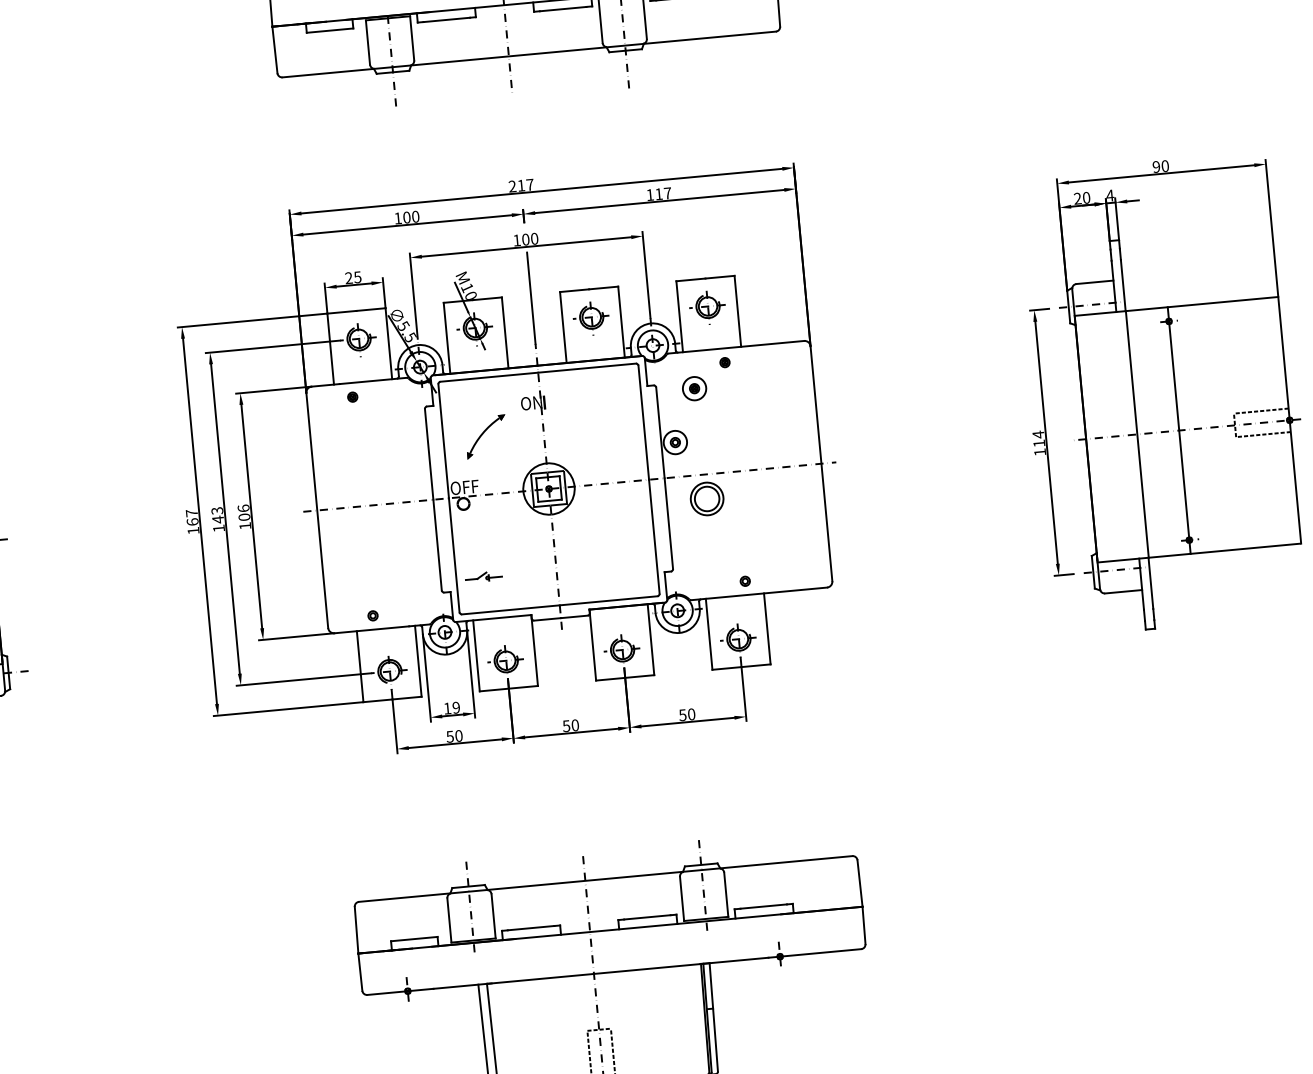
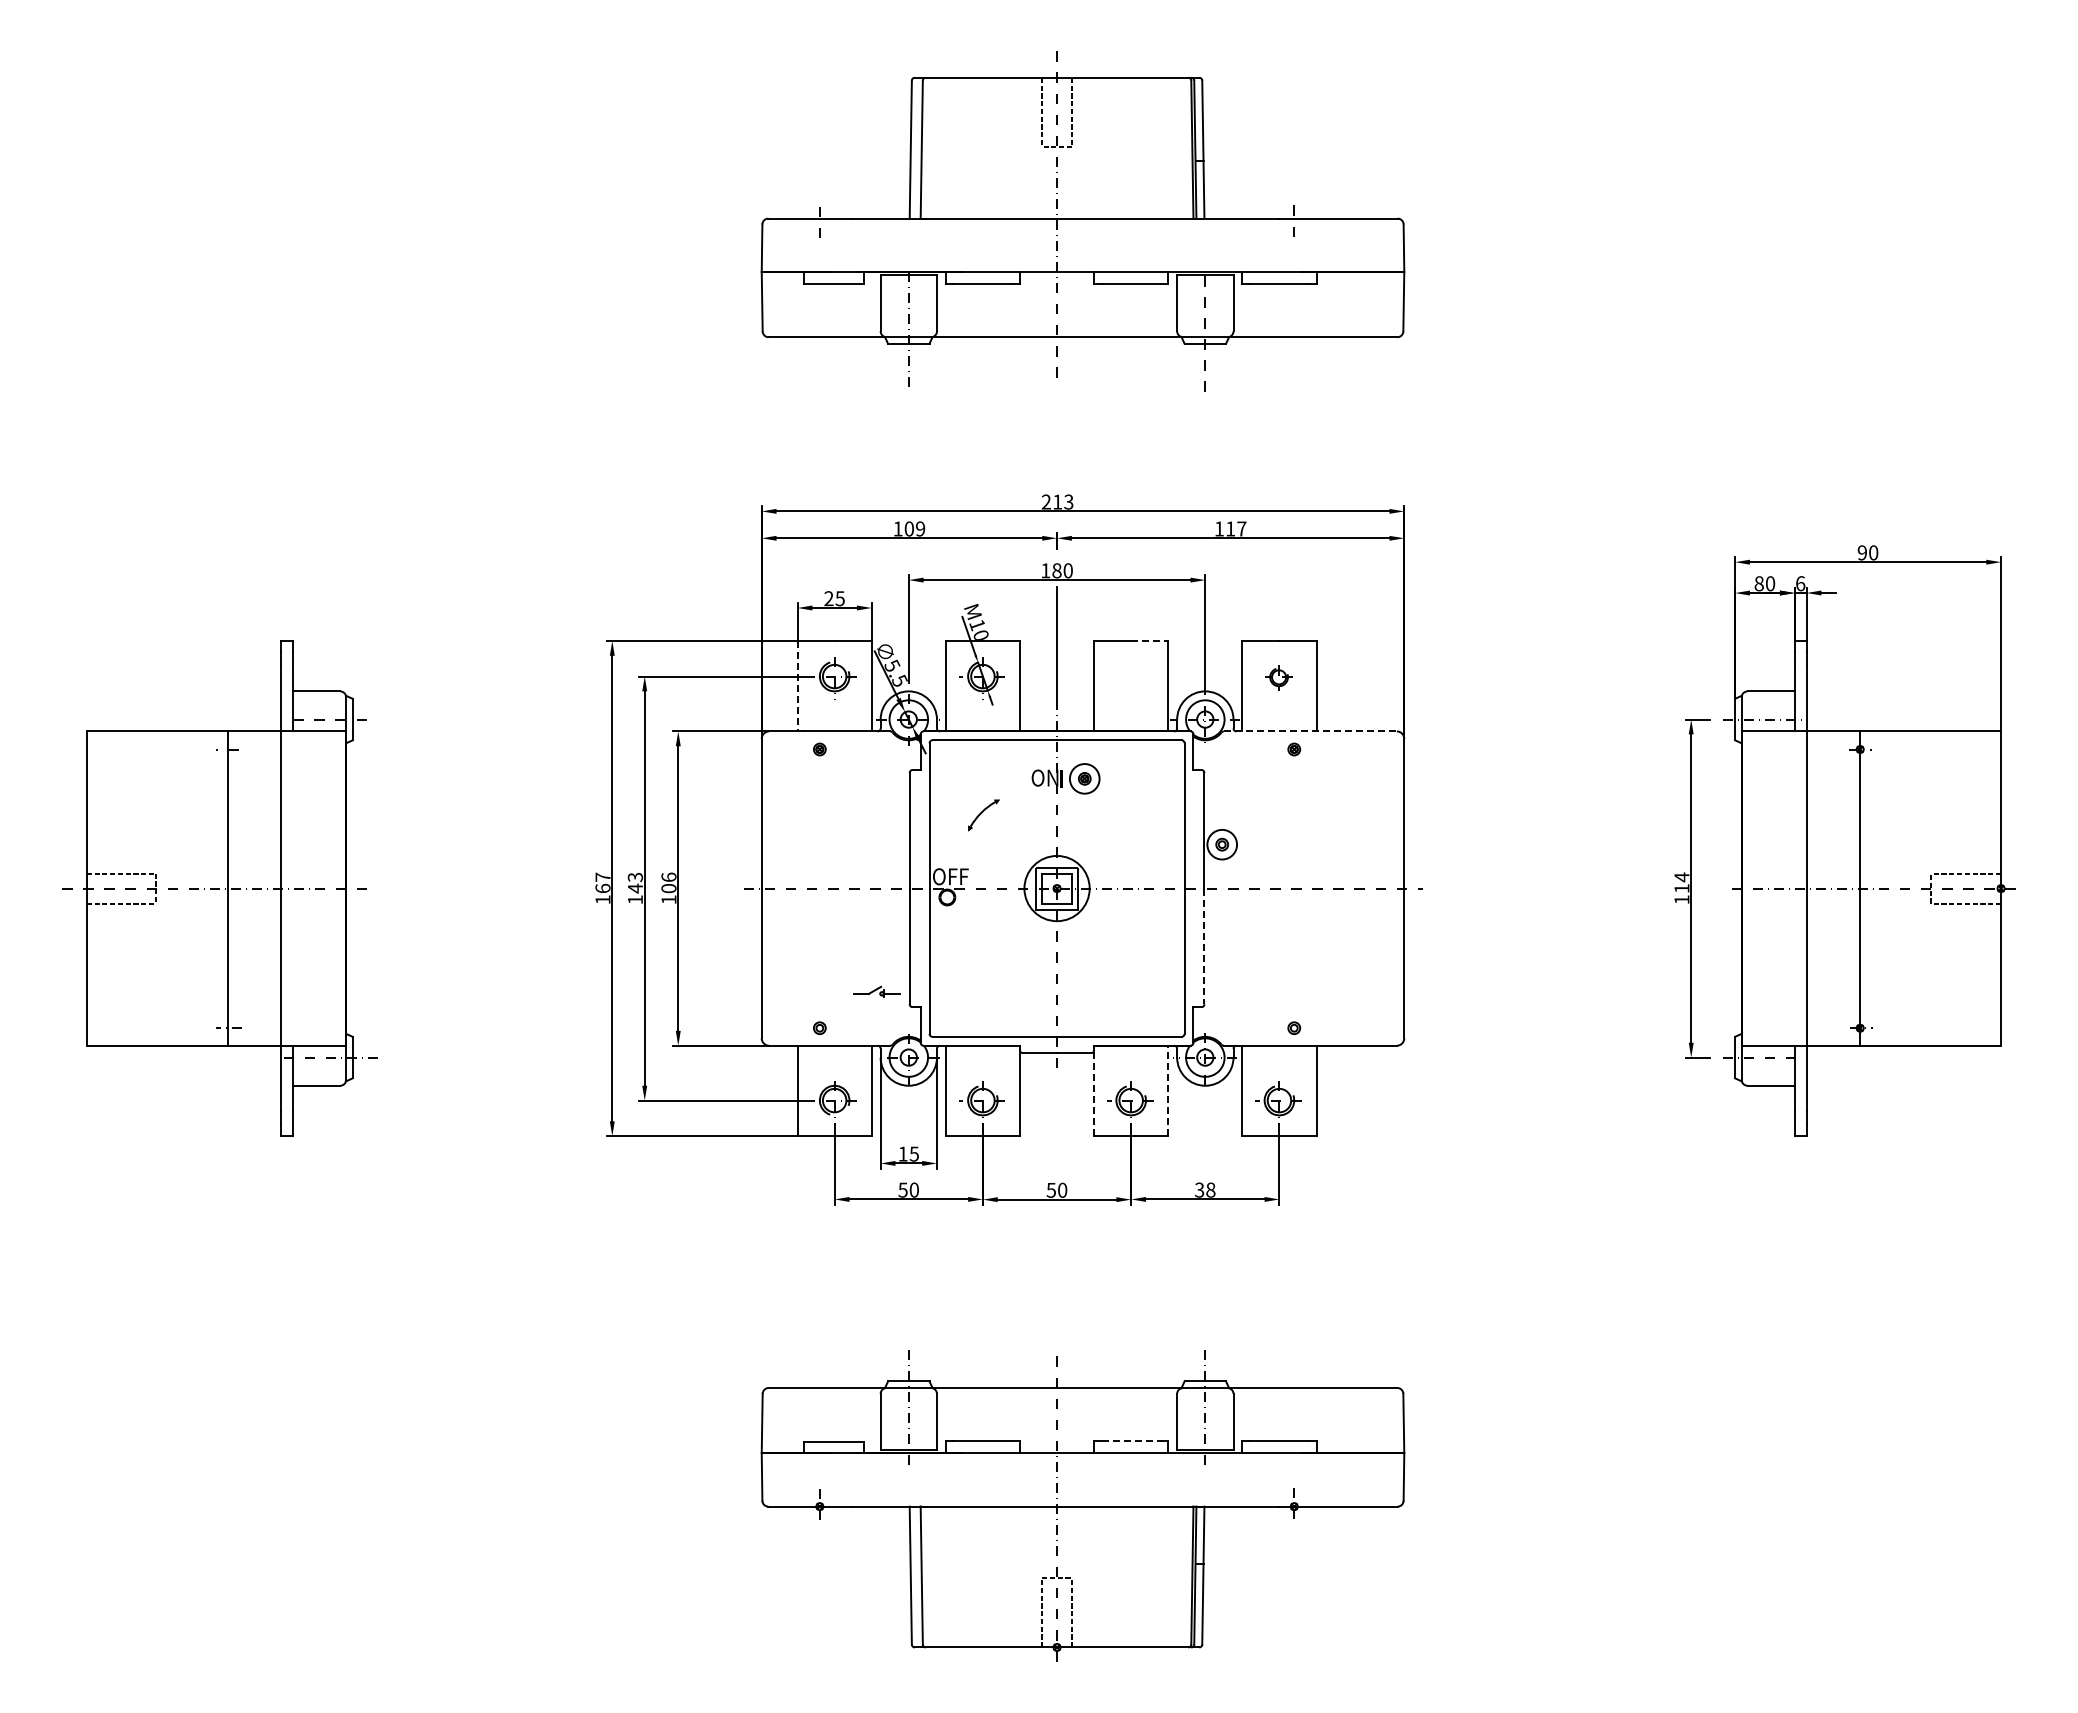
text: (529, 184) -> (1068, 501), 217 -> 213
text: (1110, 195) -> (1800, 583), 4 -> 6
text: (1077, 198) -> (1758, 583), 20 -> 80
text: (415, 216) -> (920, 528), 100 -> 109
text: (525, 239) -> (1056, 570), 100 -> 180
line: (603, 287) -> (1149, 640), solid -> dashed
part: (707, 308) -> (1278, 678), size x0.6
part: (591, 318) -> (1130, 678), removed
line: (736, 347) -> (1310, 731), solid -> dashed
line: (330, 349) -> (797, 686), solid -> dashed
part: (694, 388) -> (1084, 778), moved
part: (485, 437) -> (983, 815), size x0.6
part: (706, 498) -> (1255, 919), removed
line: (668, 523) -> (1204, 946), solid -> dashed
part: (483, 576) -> (876, 991), moved
line: (651, 639) -> (1168, 1090), solid -> dashed
line: (593, 644) -> (1094, 1090), solid -> dashed
text: (455, 707) -> (913, 1153), 19 -> 15
text: (687, 714) -> (1205, 1189), 50 -> 38
line: (647, 917) -> (1131, 1441), solid -> dashed

